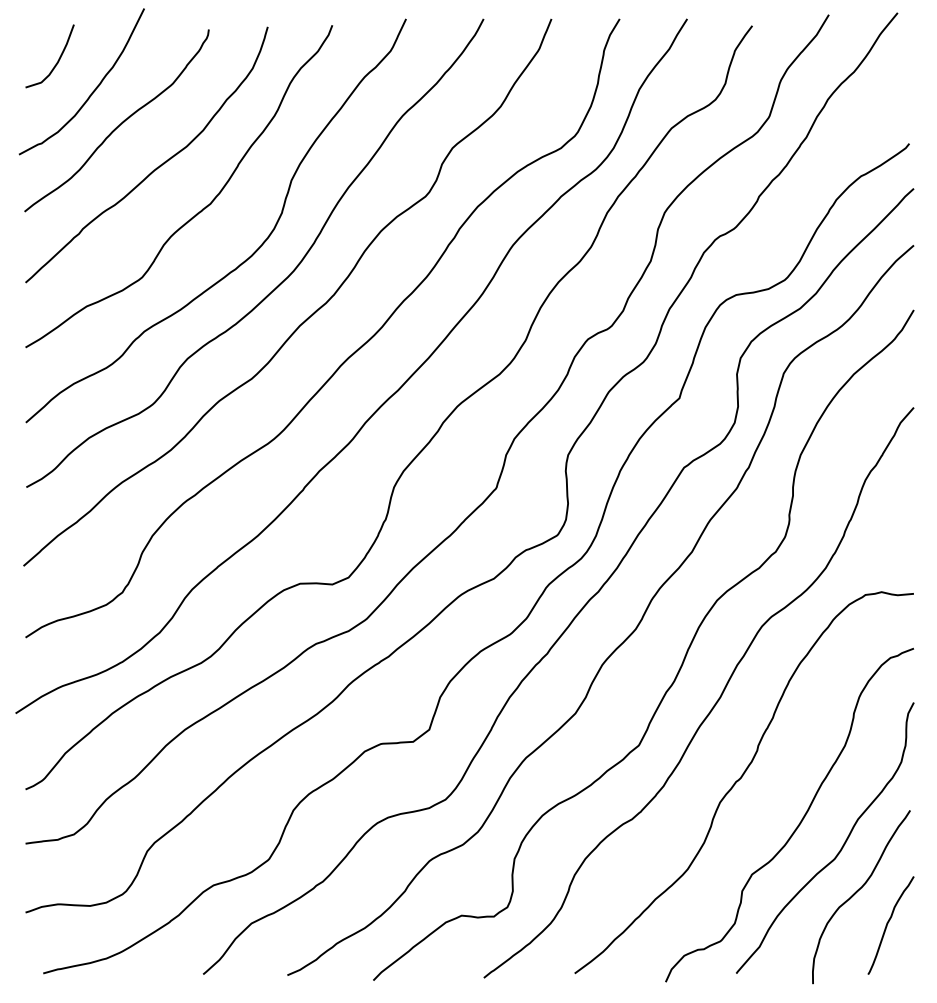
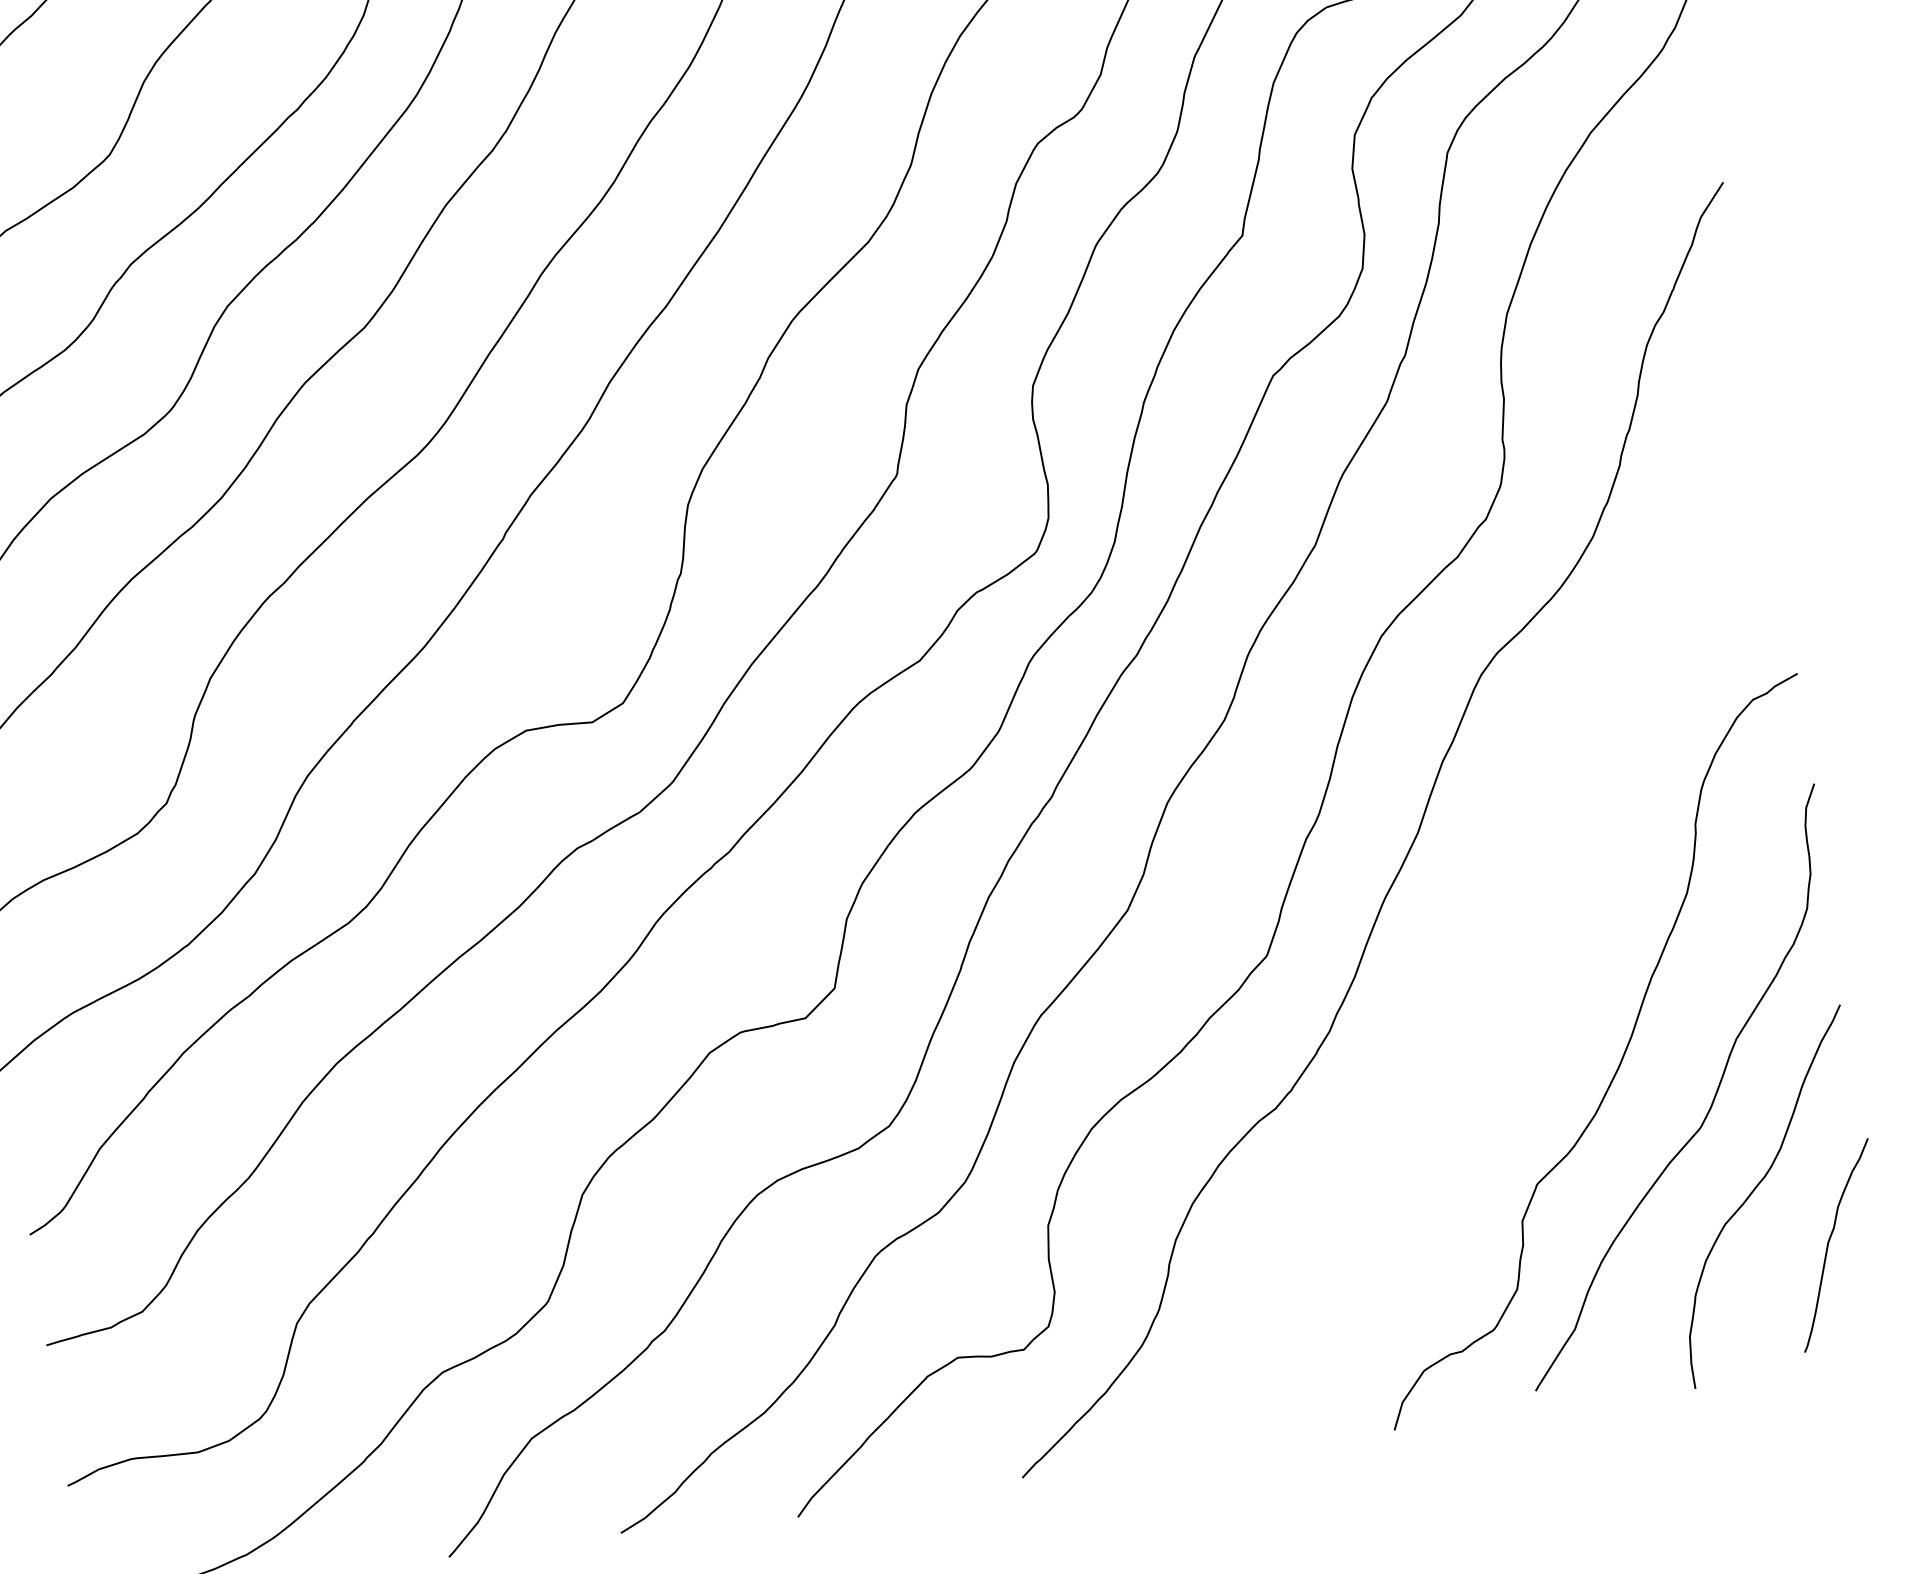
curve: (740, 779) -> (1484, 994), removed

